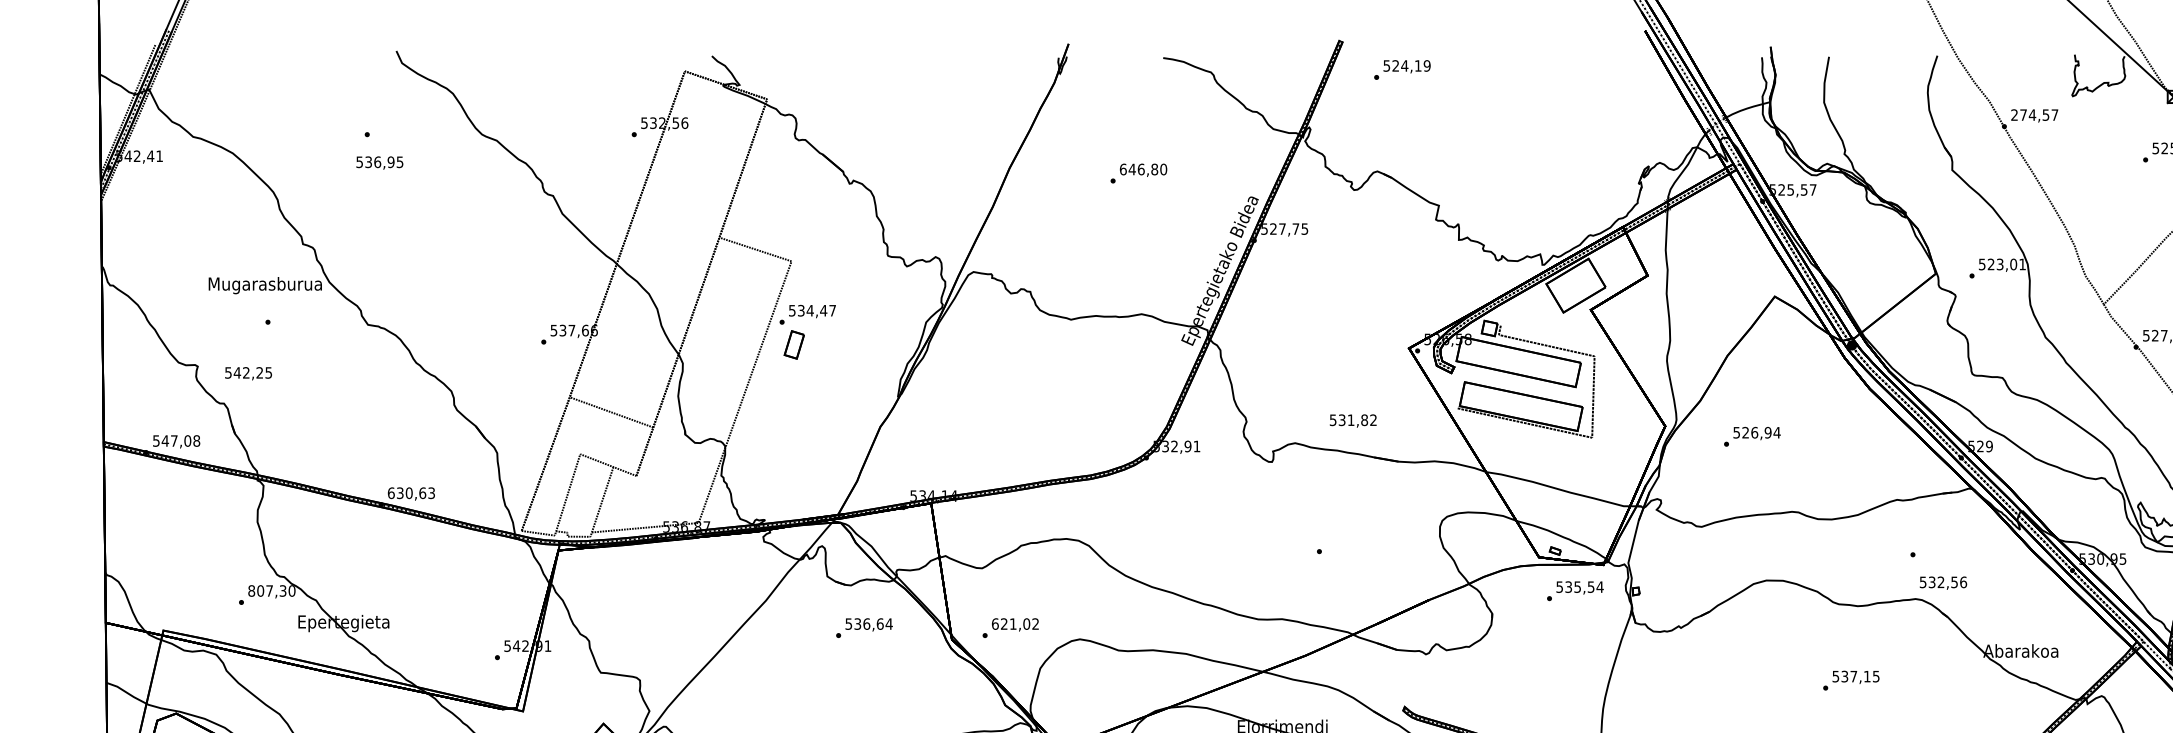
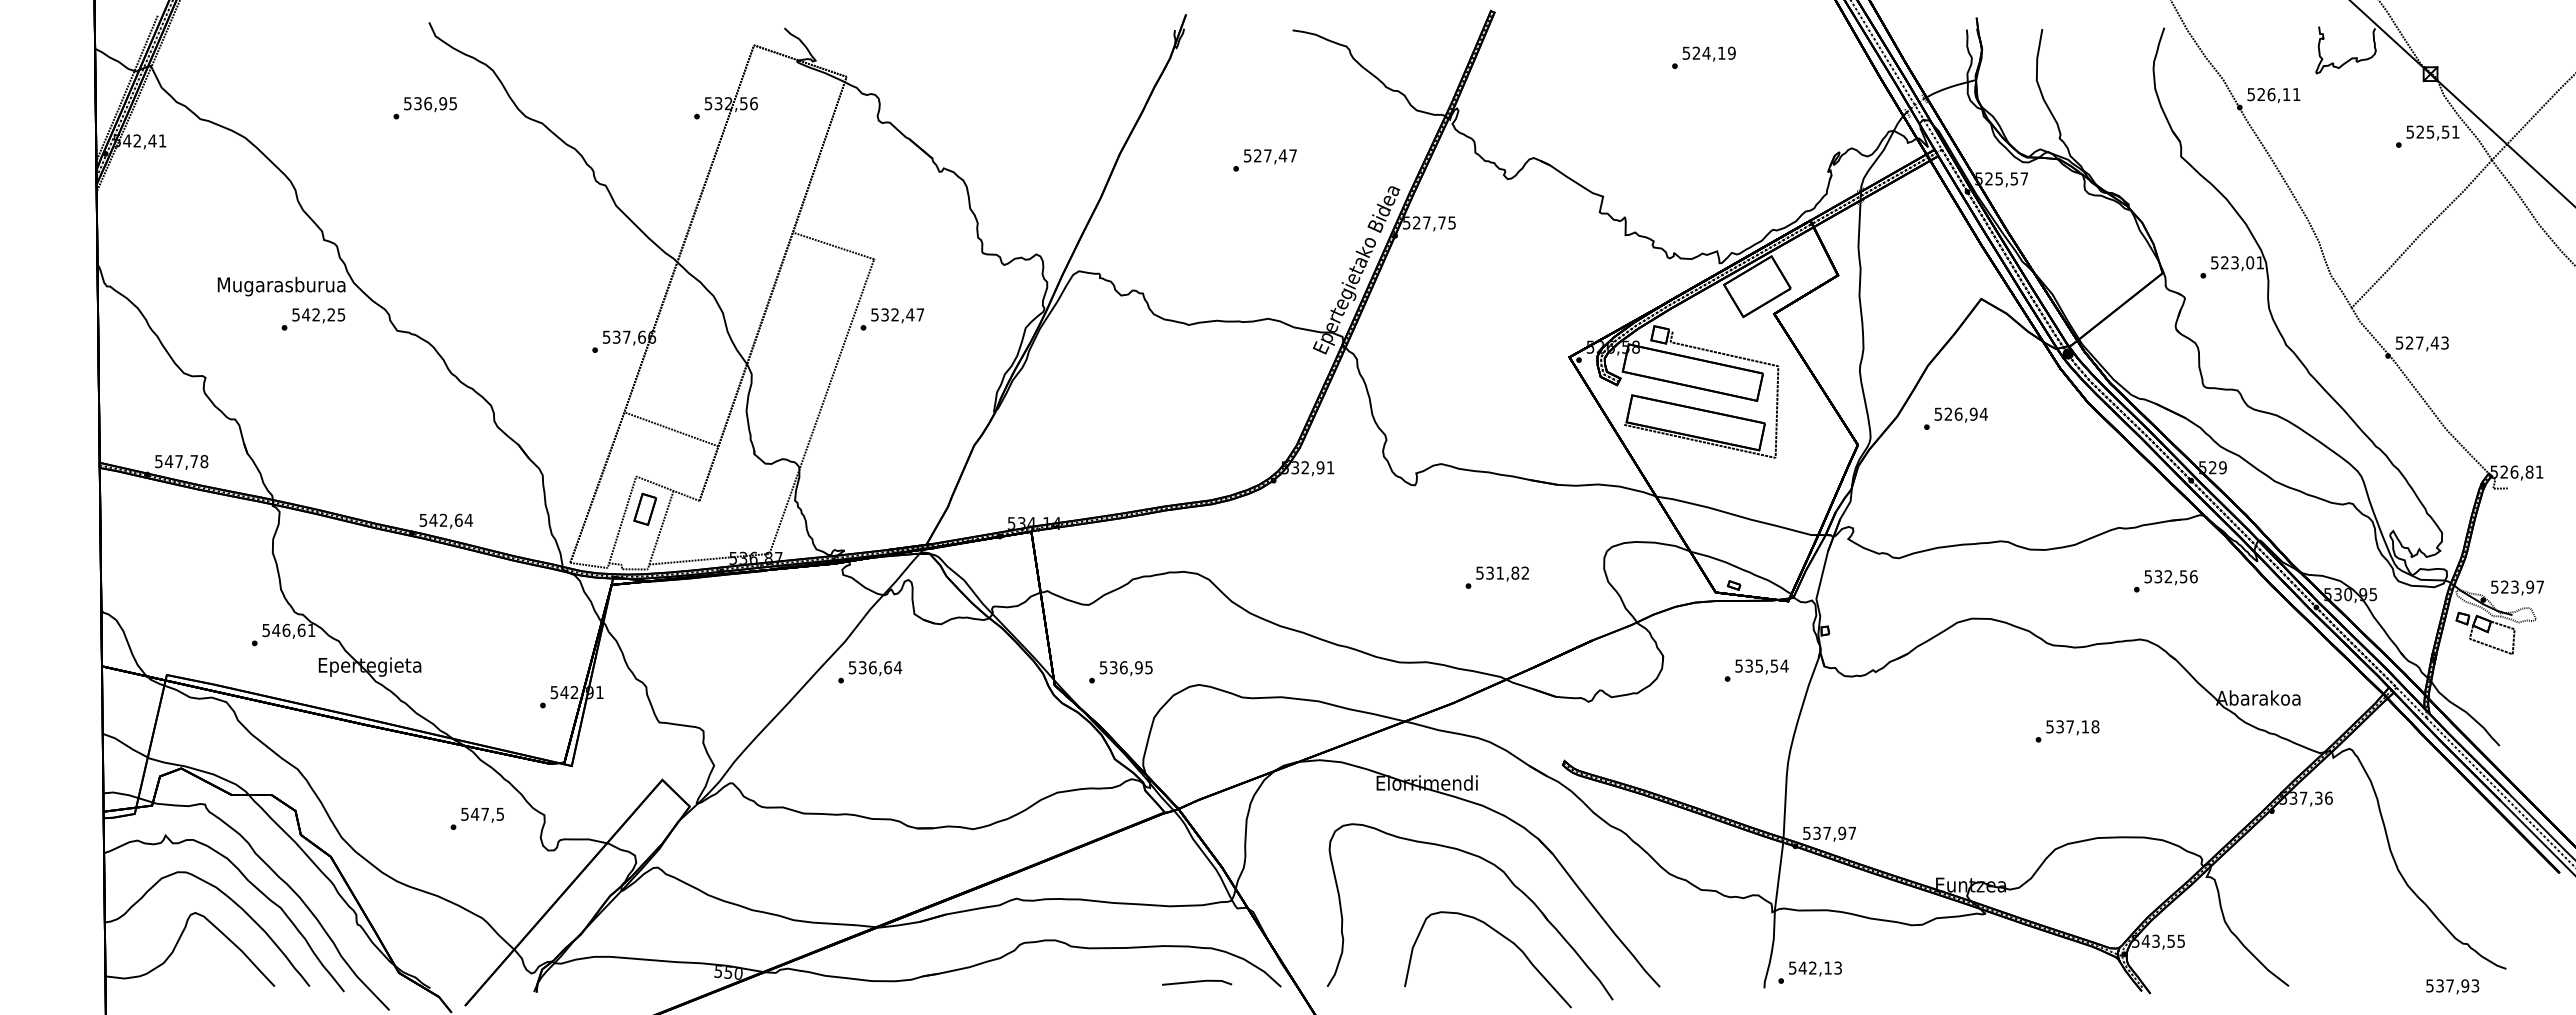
text: (1402, 69) -> (1703, 57), moved
text: (2034, 115) -> (2273, 94), 274,57 -> 526,11
text: (379, 162) -> (430, 104), moved
text: (1143, 169) -> (1270, 155), 646,80 -> 527,47
text: (810, 310) -> (895, 314), 534,47 -> 532,47
part: (794, 344) -> (645, 508), moved
text: (248, 373) -> (318, 315), moved
text: (1353, 420) -> (1502, 573), moved
text: (1751, 436) -> (1955, 418), moved
text: (187, 440) -> (194, 461), 547,08 -> 547,78
text: (410, 492) -> (445, 519), 630,63 -> 542,64
text: (1942, 583) -> (2170, 577), moved
text: (271, 591) -> (288, 630), 807,30 -> 546,61
text: (1575, 591) -> (1756, 670), moved
text: (1014, 623) -> (1125, 667), 621,02 -> 536,95
text: (864, 628) -> (870, 672), moved
text: (1876, 676) -> (2095, 726), 537,15 -> 537,18

